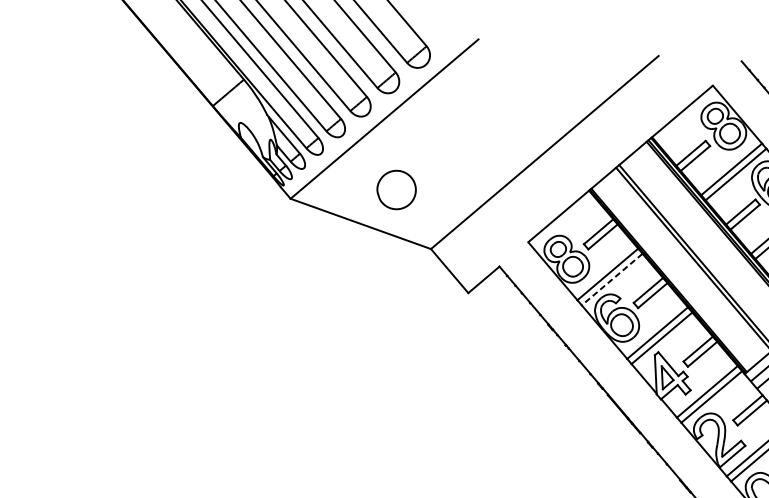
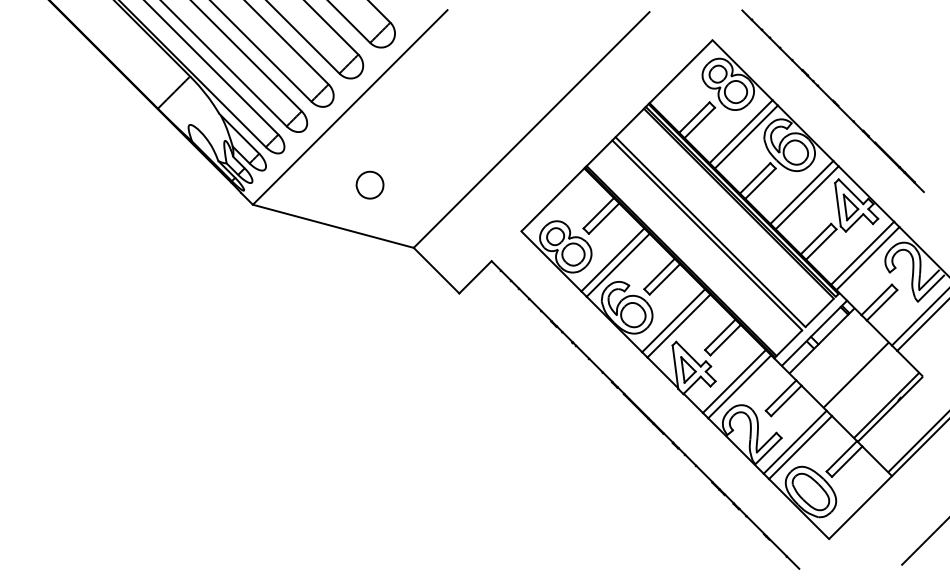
part: (396, 189) -> (369, 184), size x0.62
line: (612, 279) -> (618, 265), dashed -> solid

